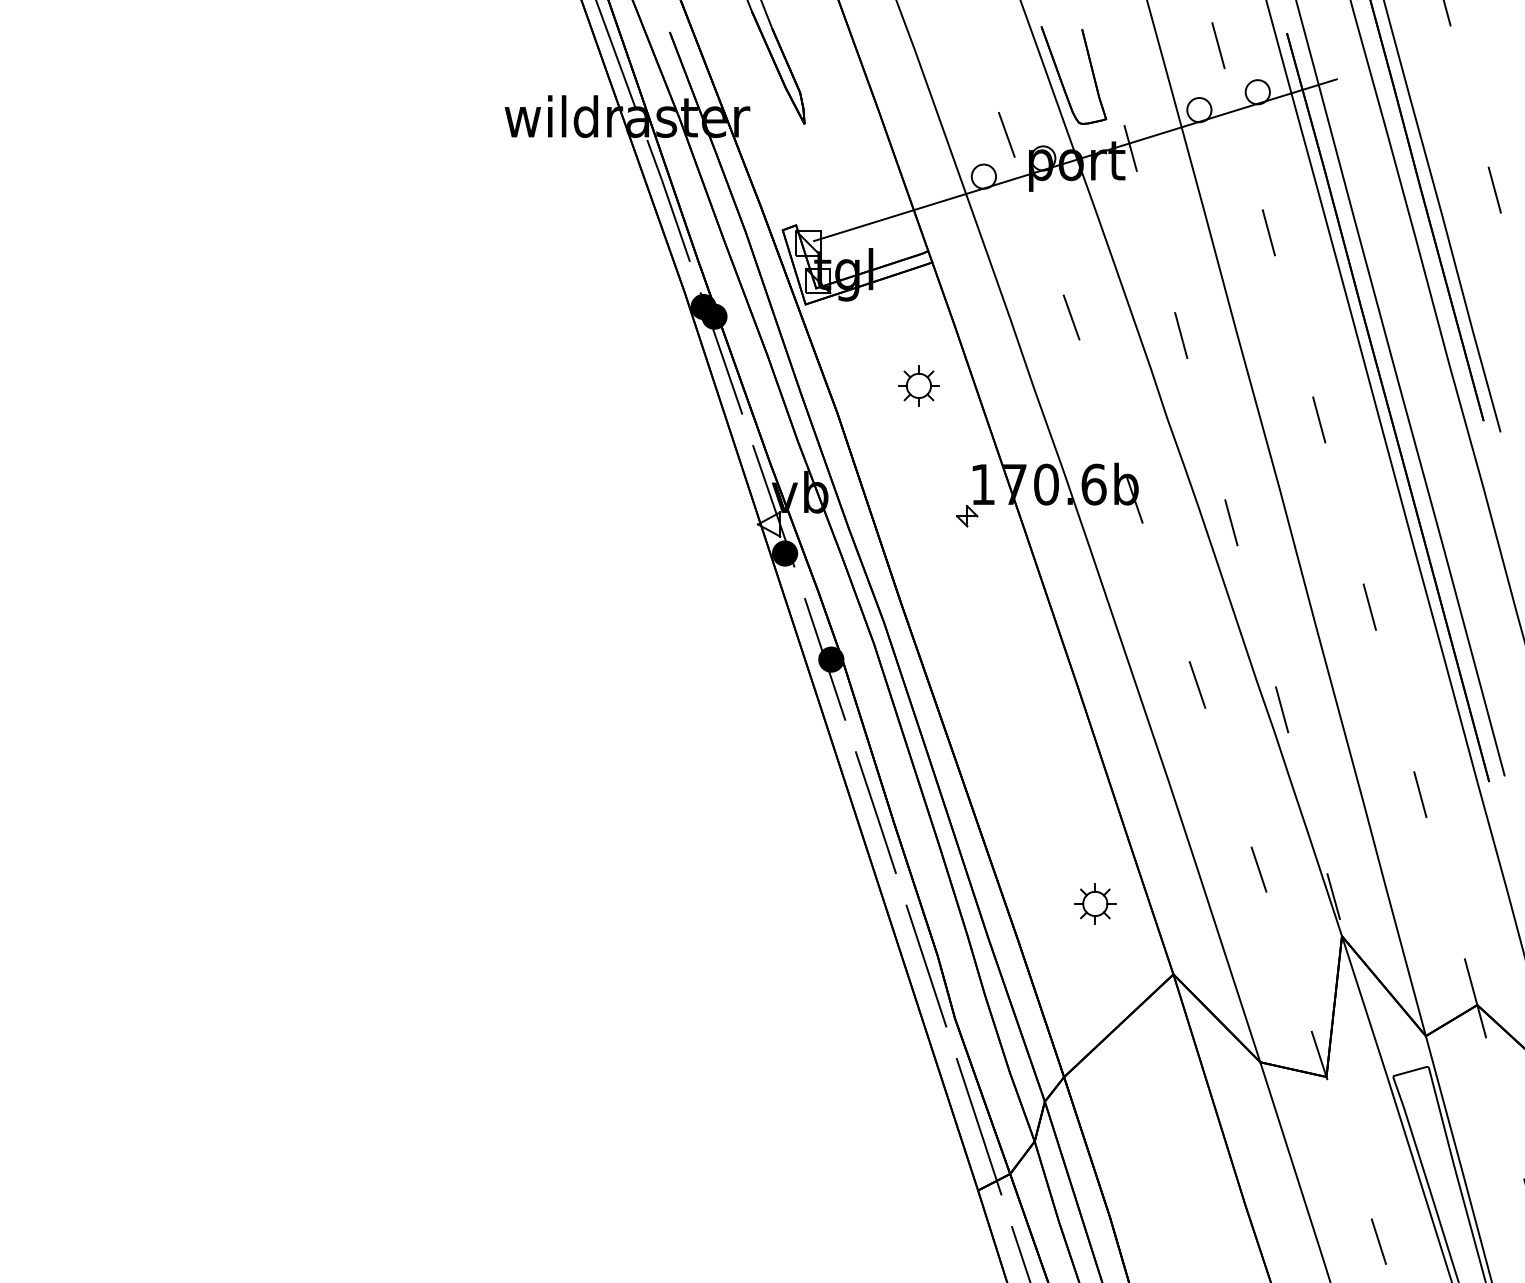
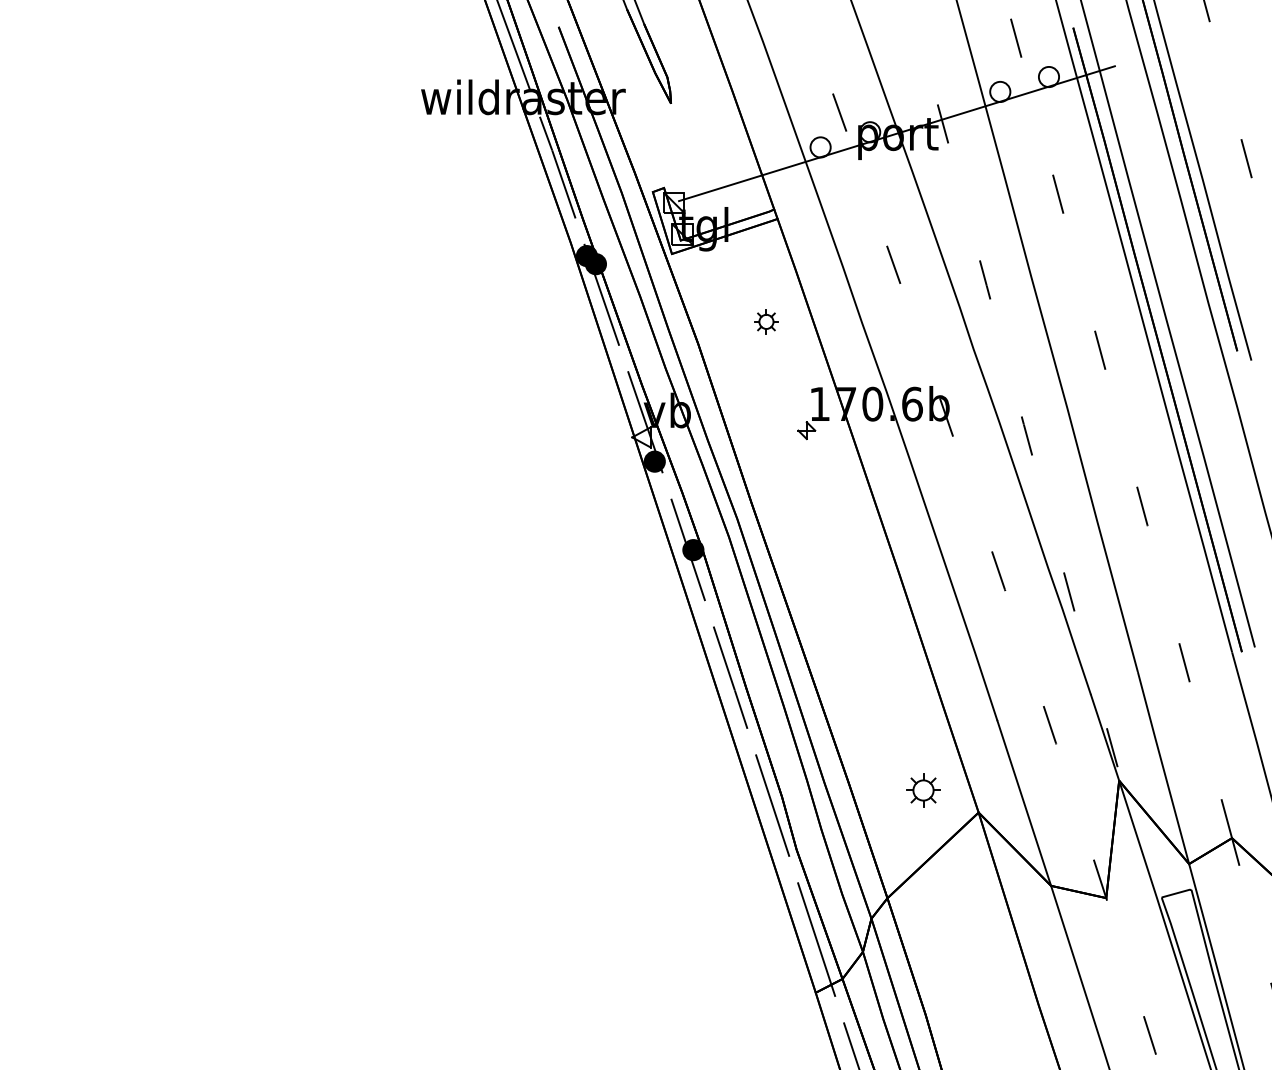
part: (1061, 78) -> (885, 65), removed
part: (918, 385) -> (766, 321), size x0.7
part: (1095, 903) -> (923, 790), moved

